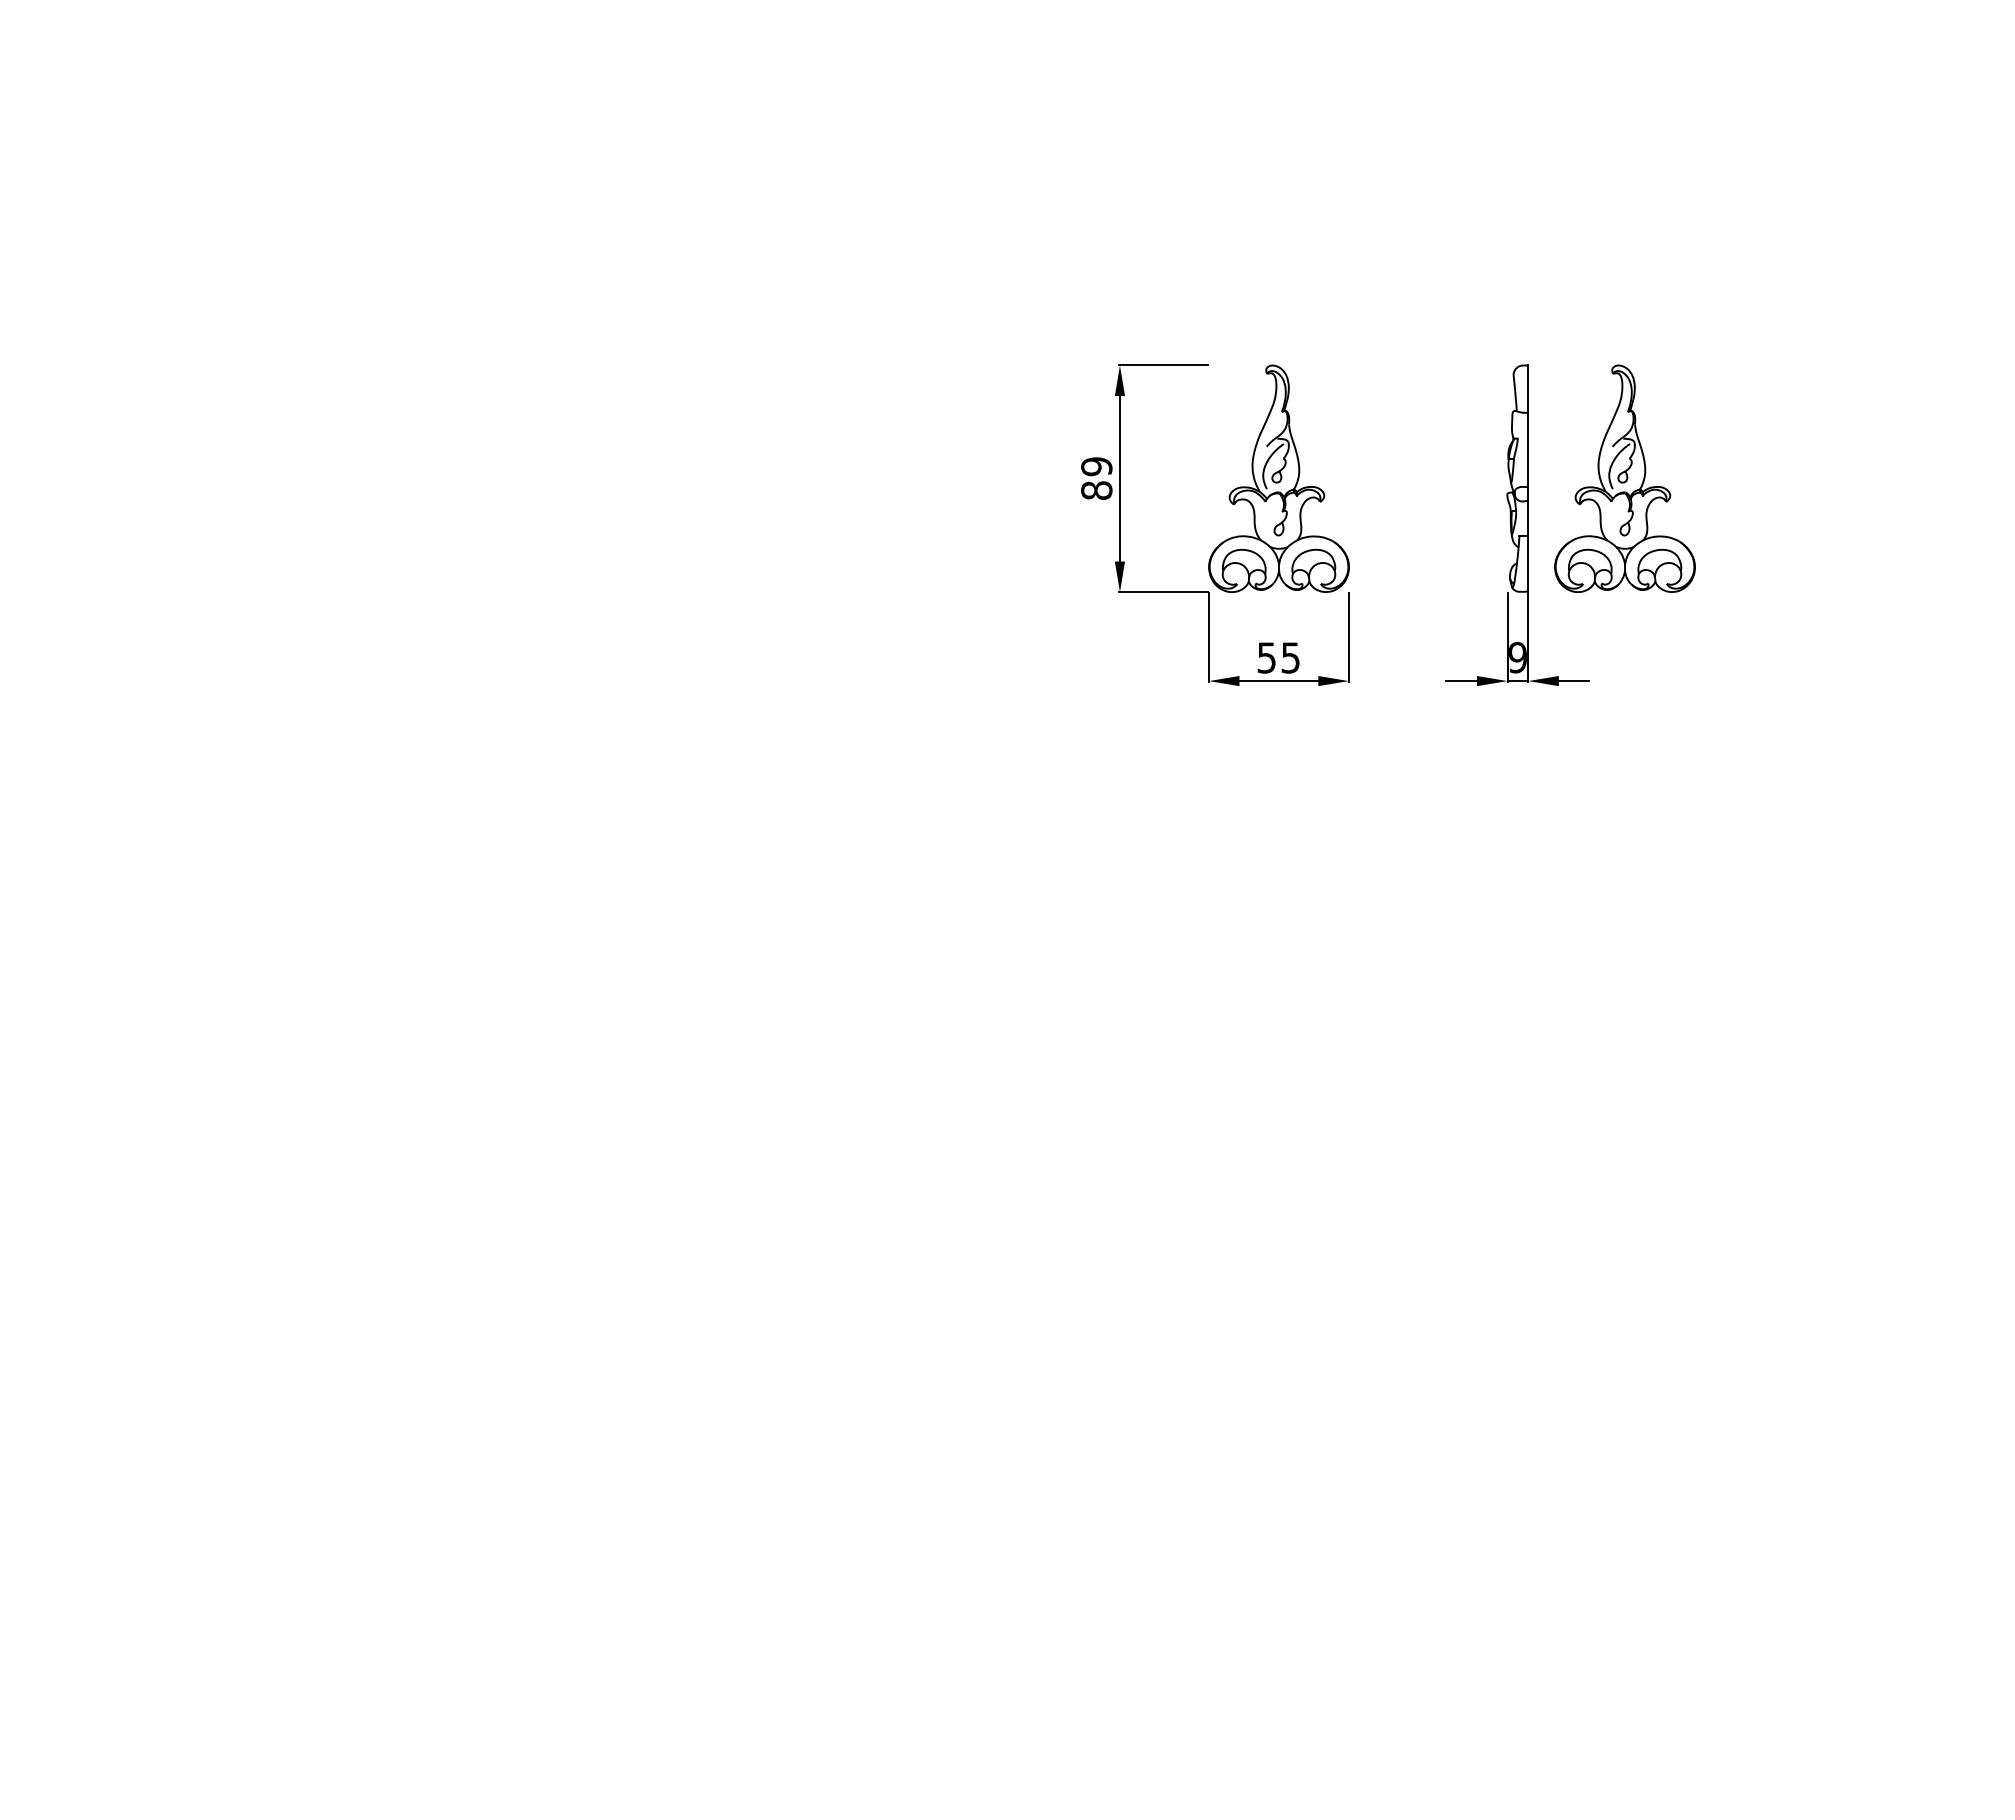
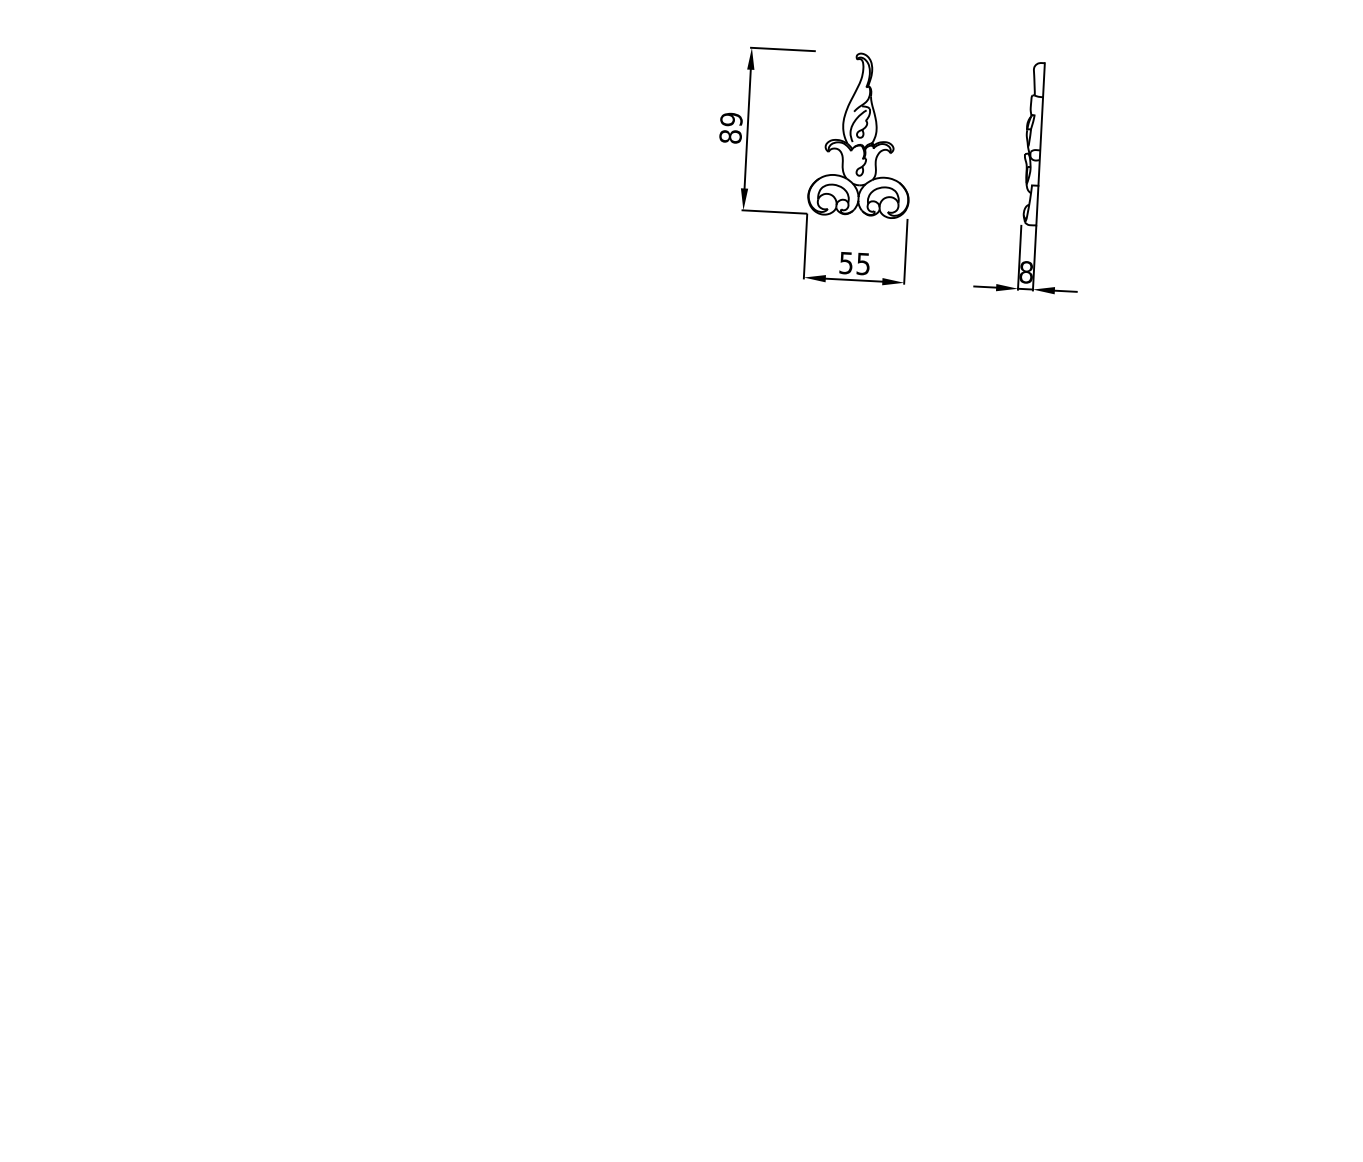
part: (1624, 478) -> (1109, 147), removed
text: (1517, 657) -> (1026, 272), 9 -> 8

